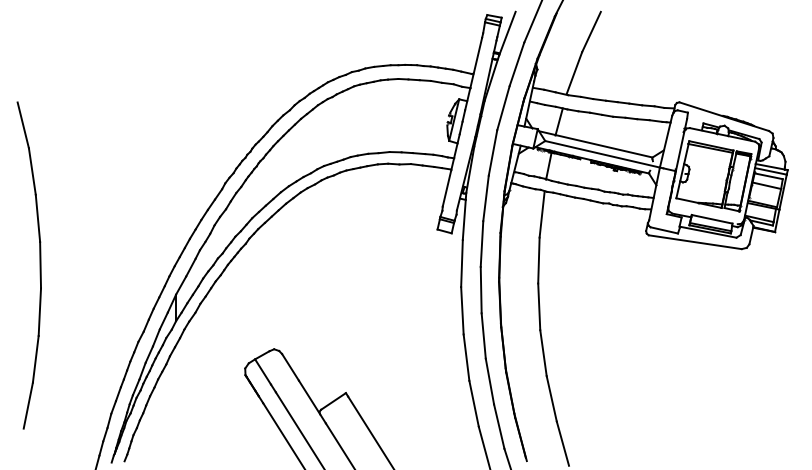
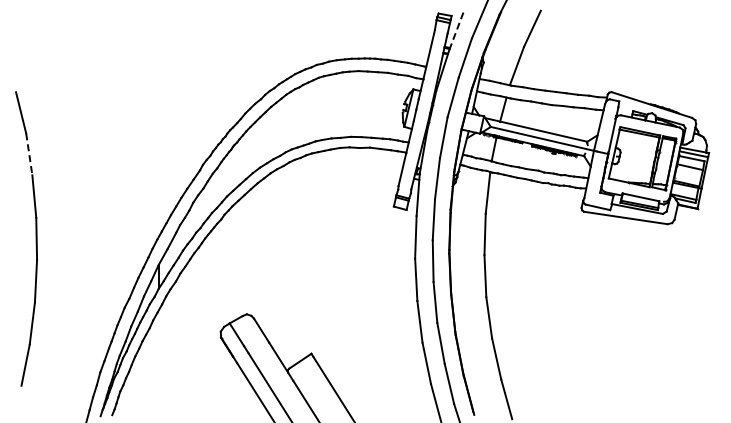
line: (507, 32) -> (456, 29), solid -> dashed
line: (32, 171) -> (29, 154), solid -> dashed

